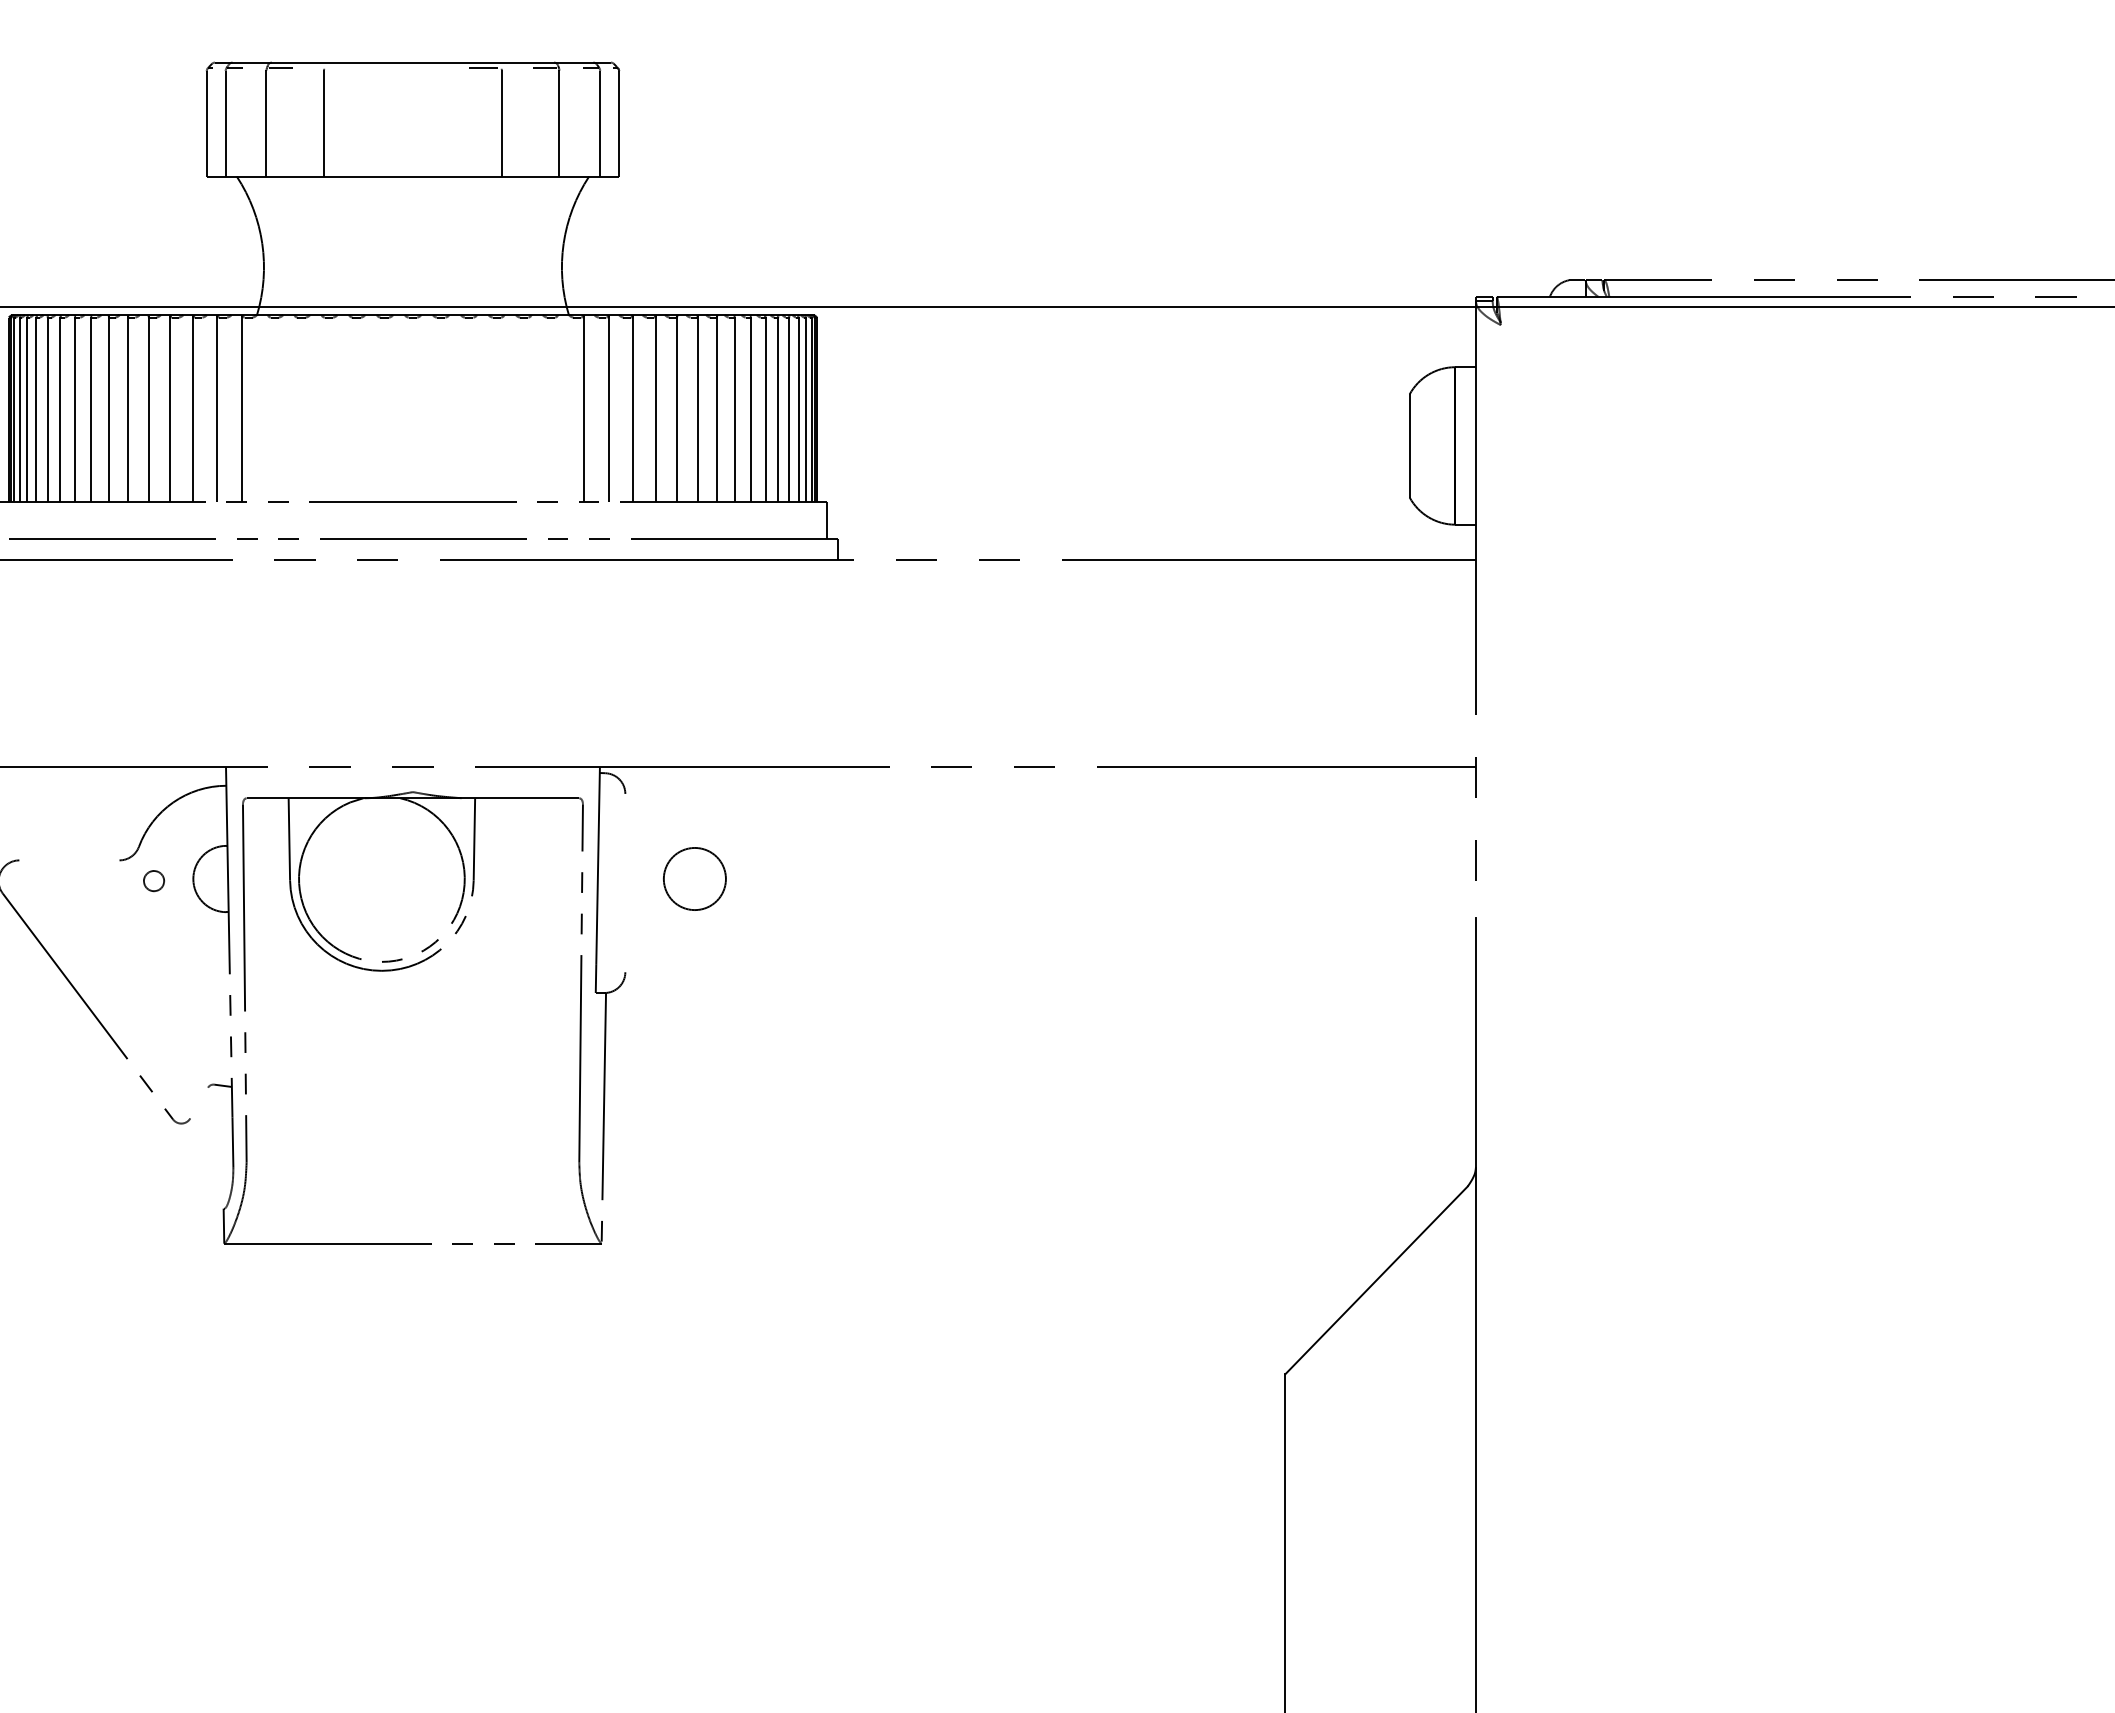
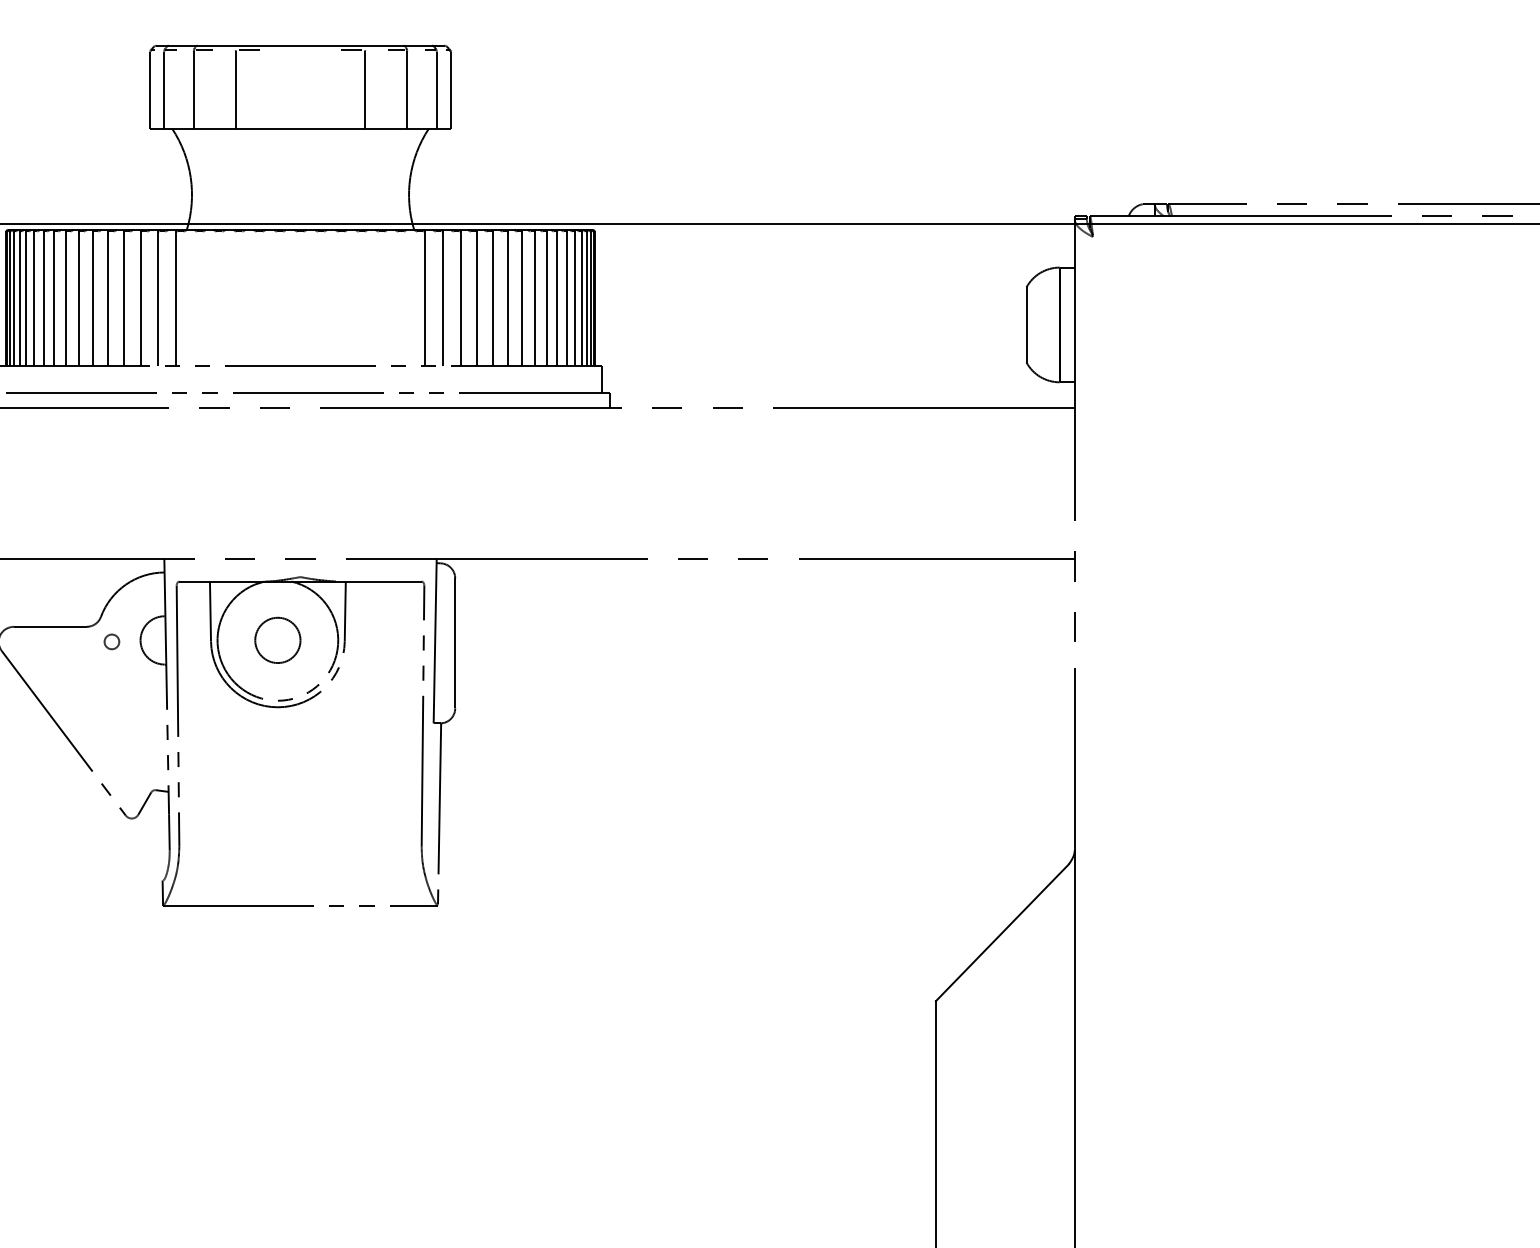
line: (342, 68) -> (249, 50), added
line: (69, 860) -> (50, 626), added
circle: (694, 878) -> (277, 640), moved
line: (625, 882) -> (455, 642), added
line: (199, 1102) -> (145, 803), added

